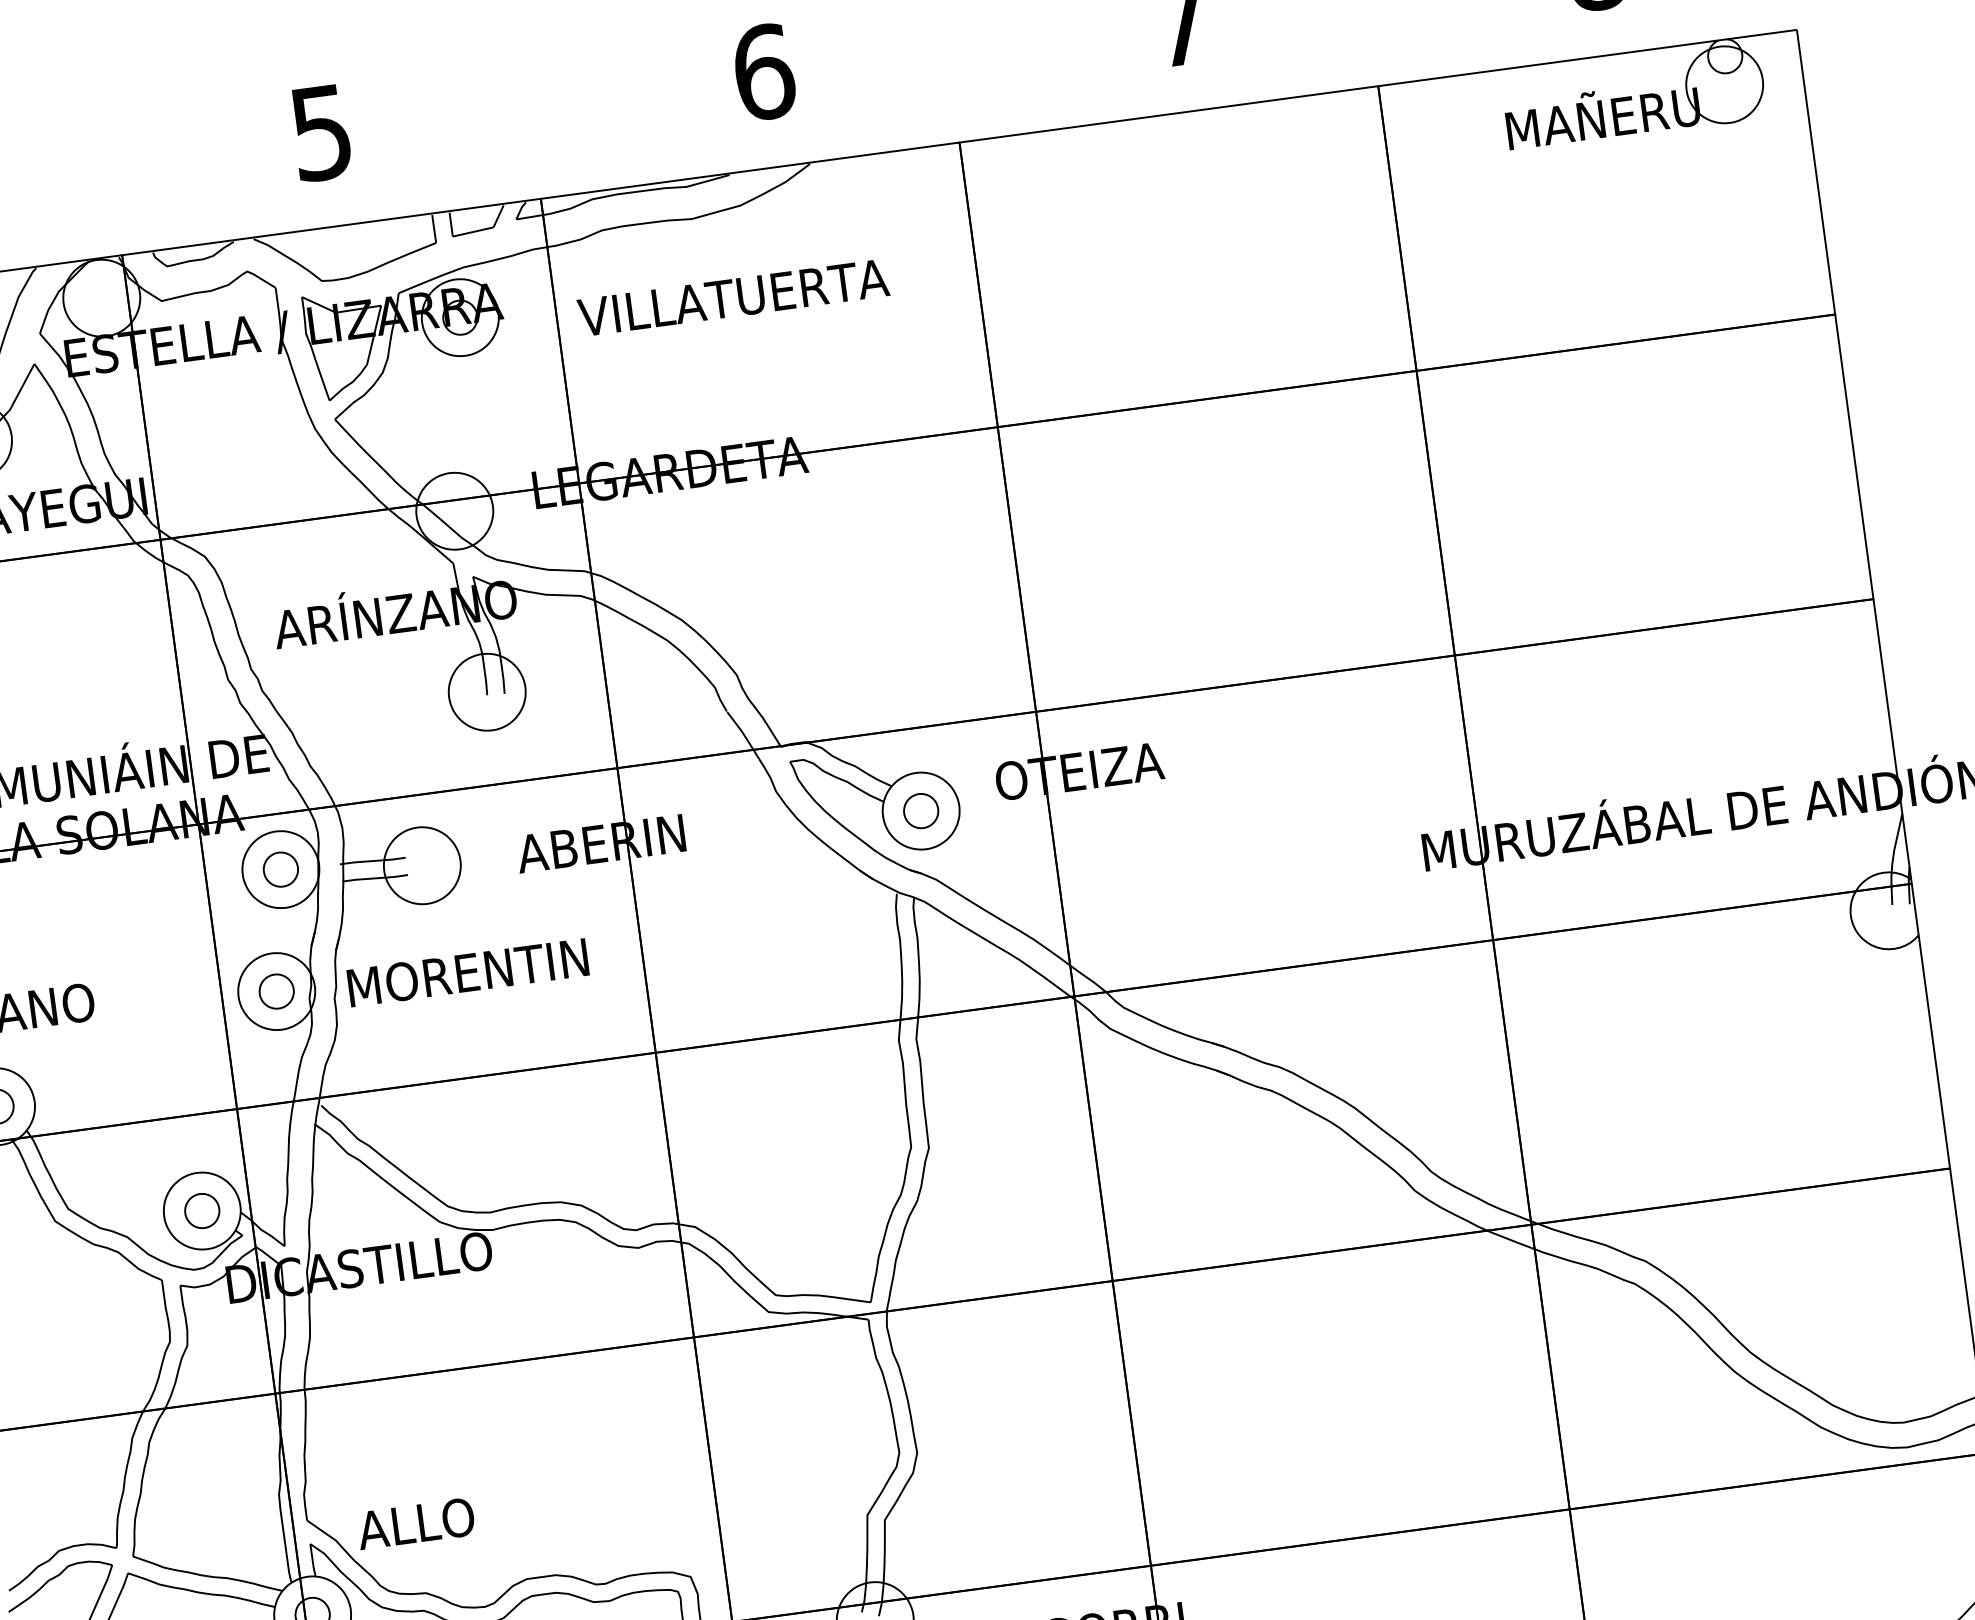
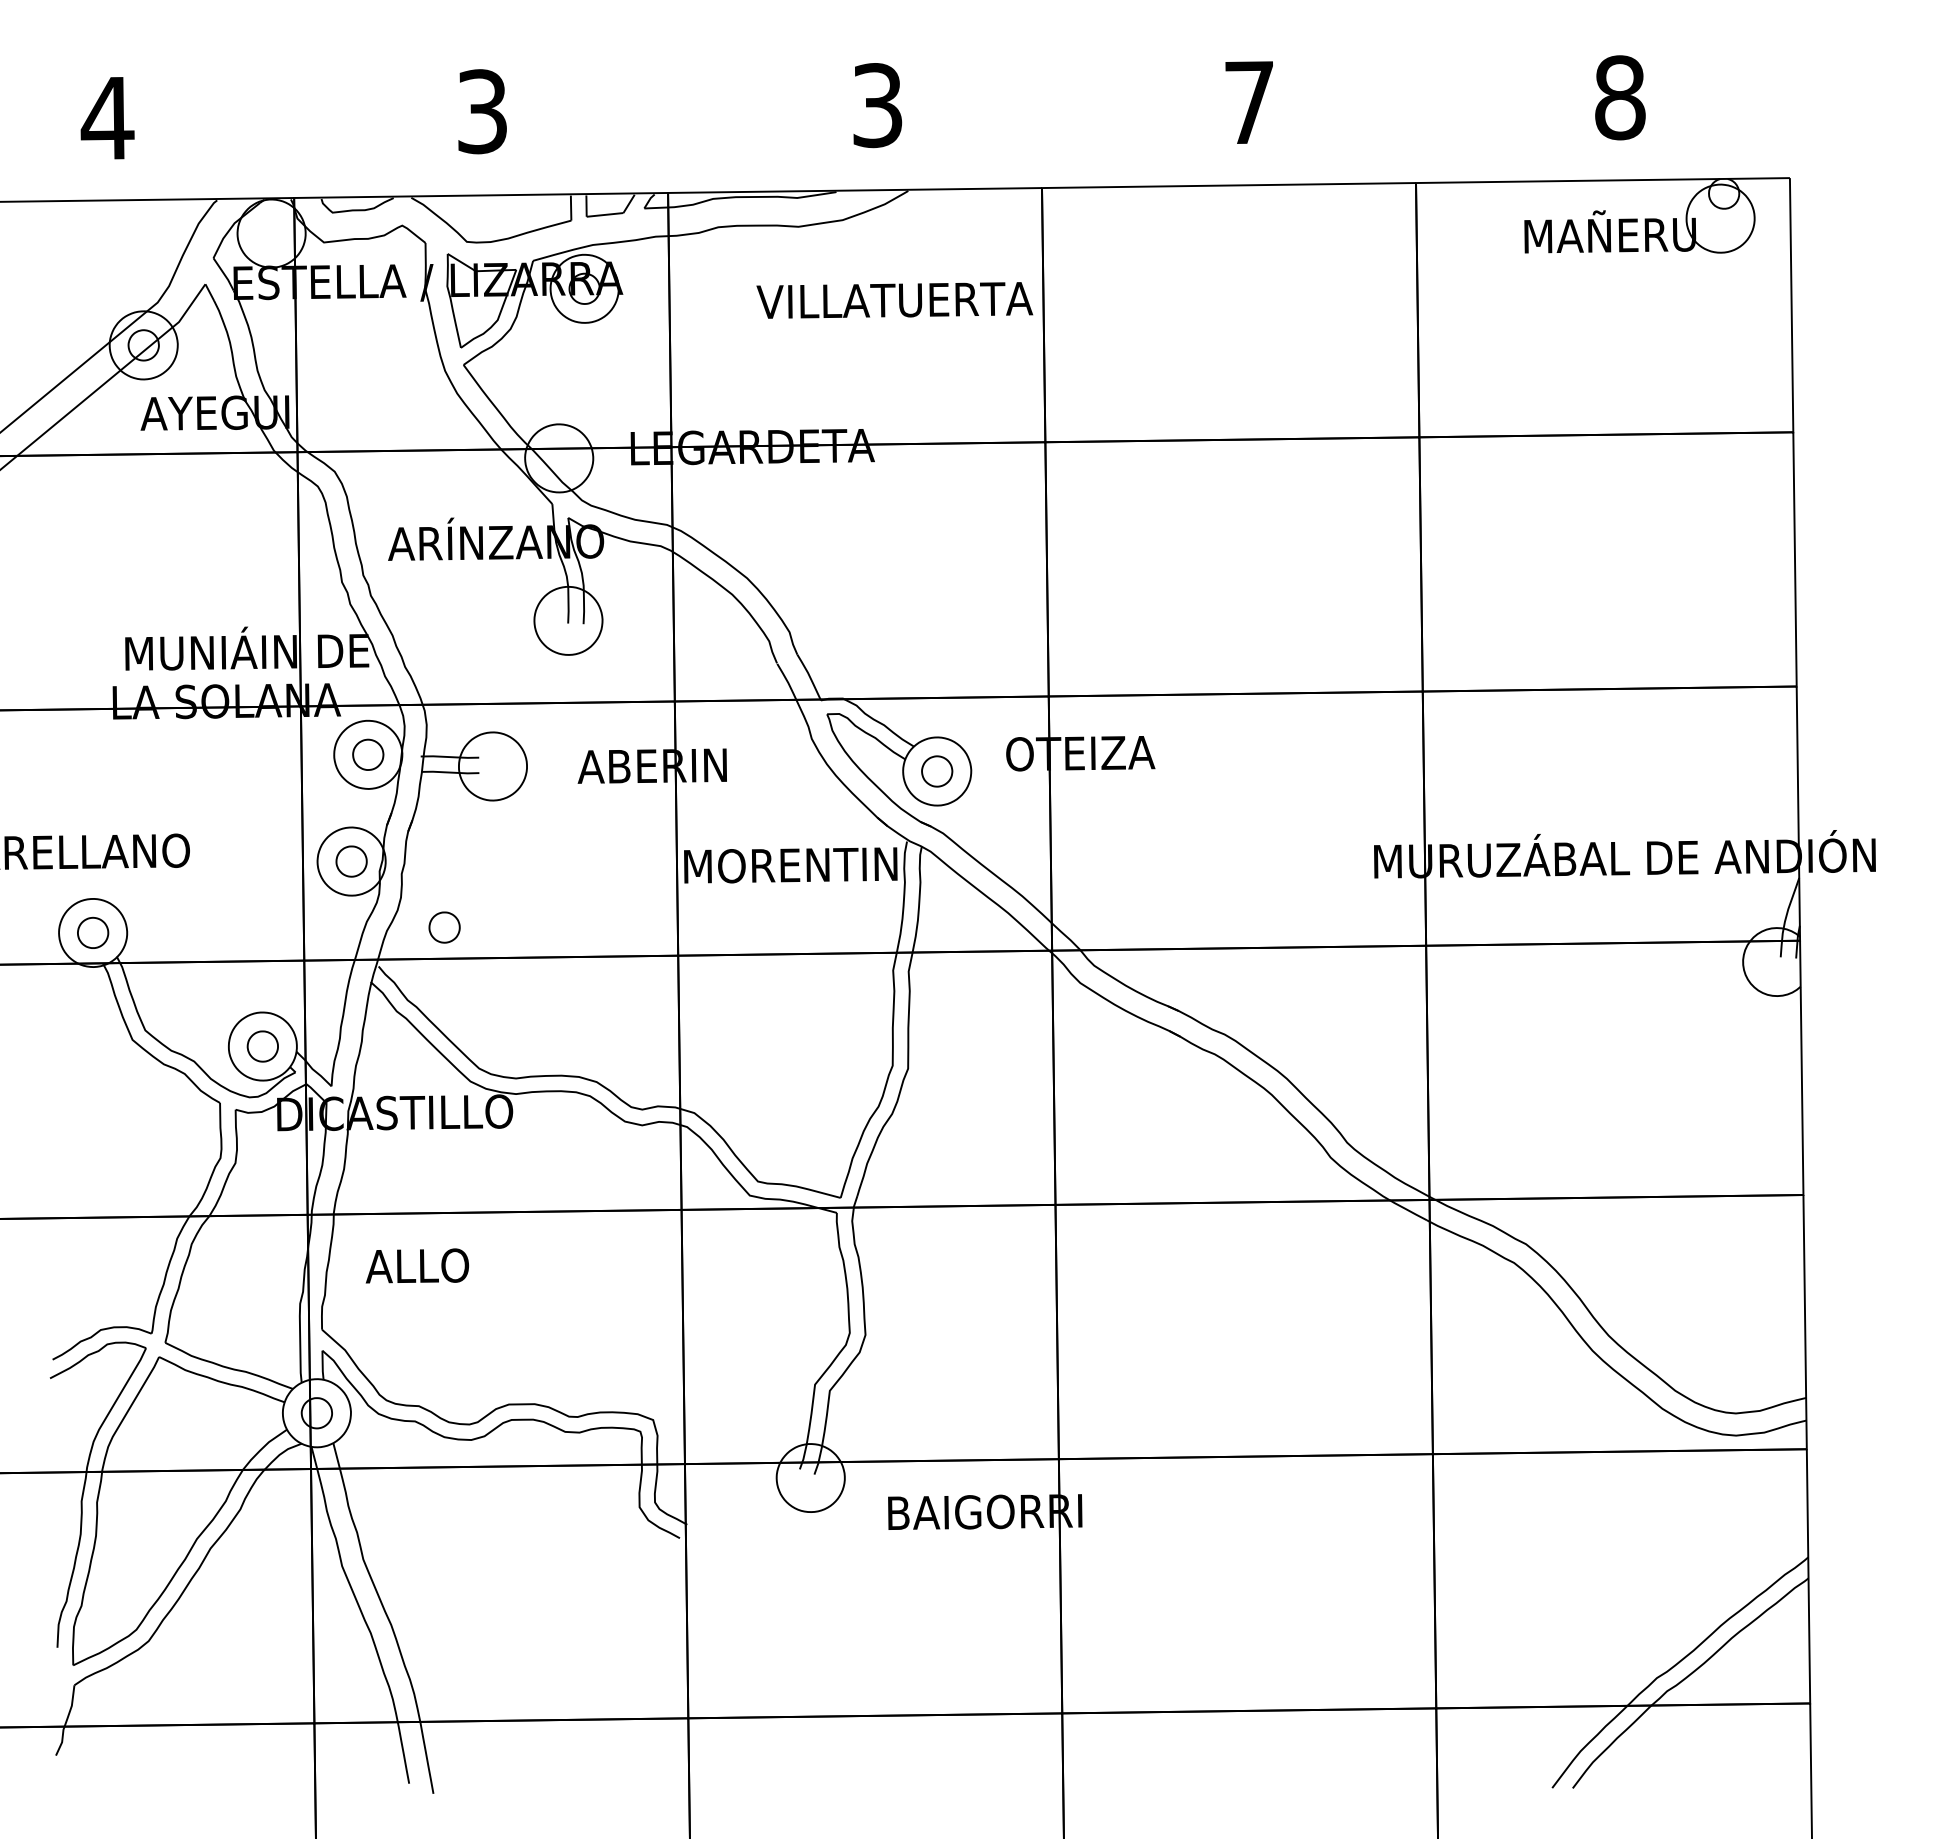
text: (763, 72) -> (877, 105), 6 -> 3
text: (321, 132) -> (482, 111), 5 -> 3
text: (733, 297) -> (894, 300), moved
text: (467, 972) -> (790, 865), moved
part: (389, 1052) -> (444, 927), added
text: (414, 1523) -> (416, 1265), moved

